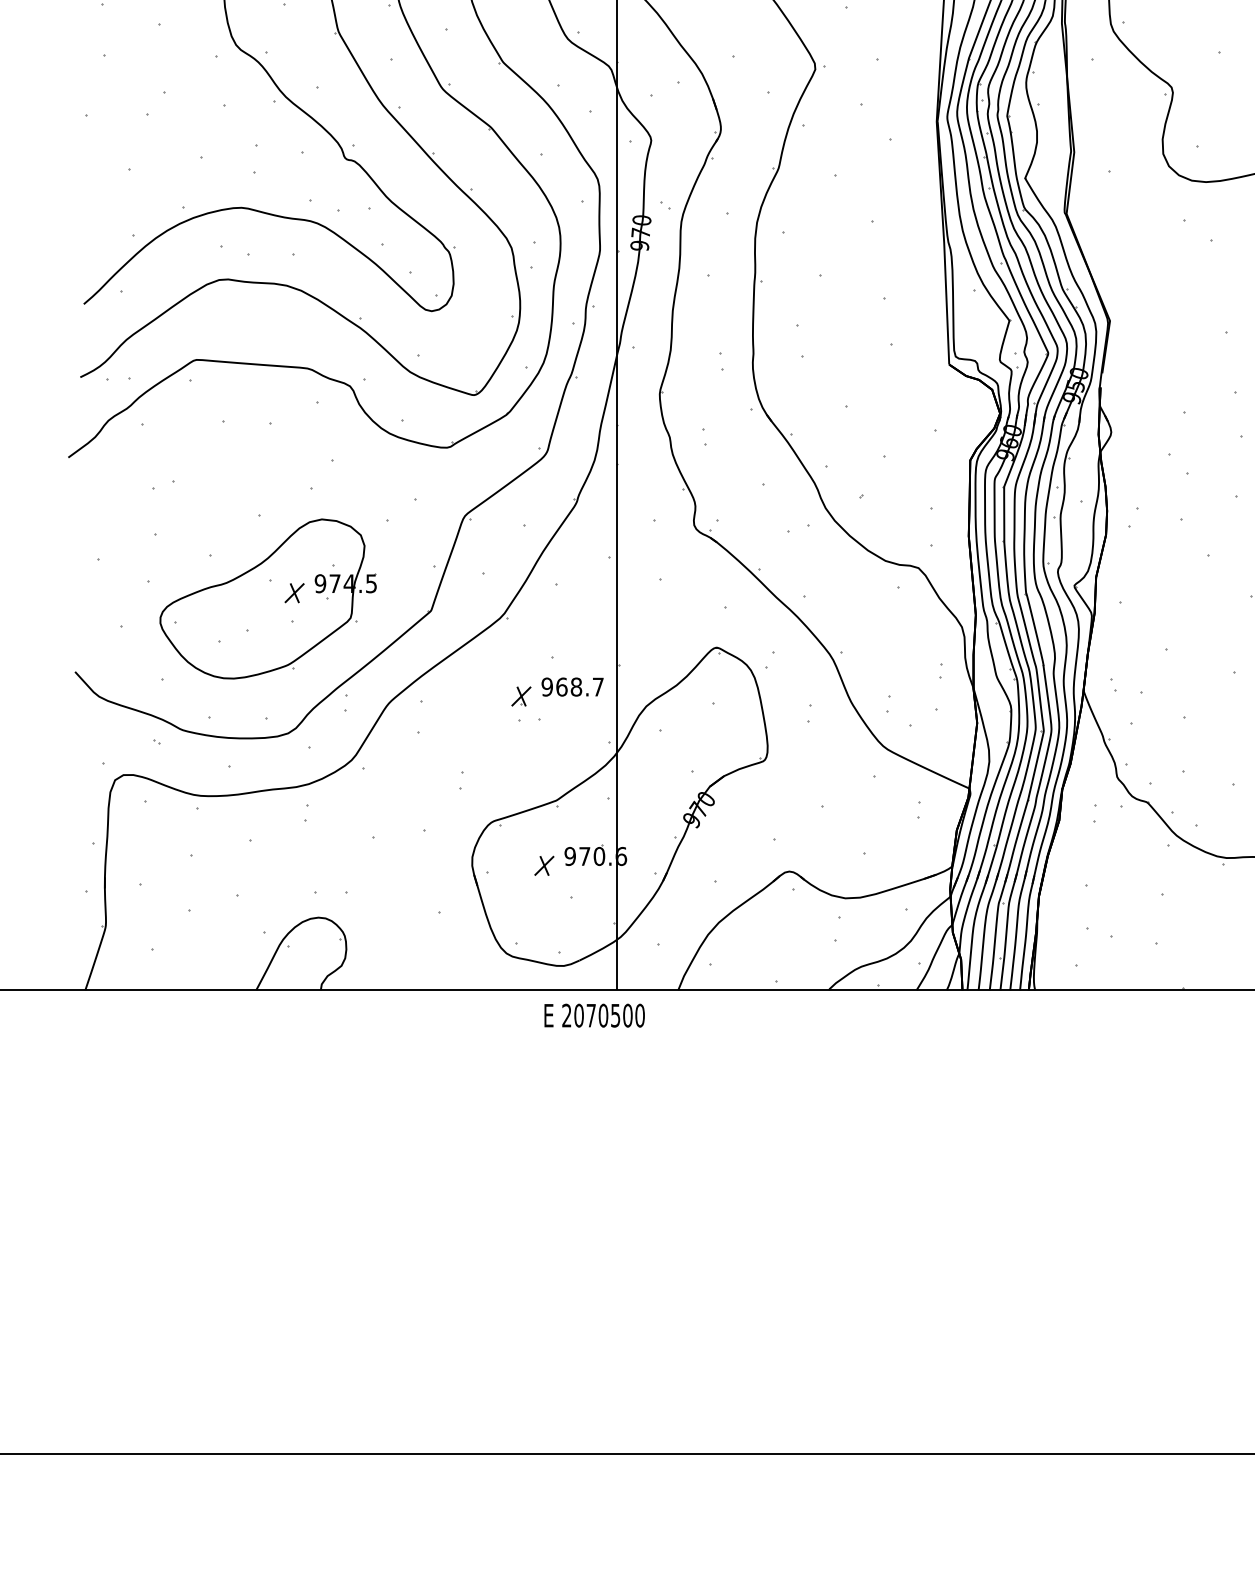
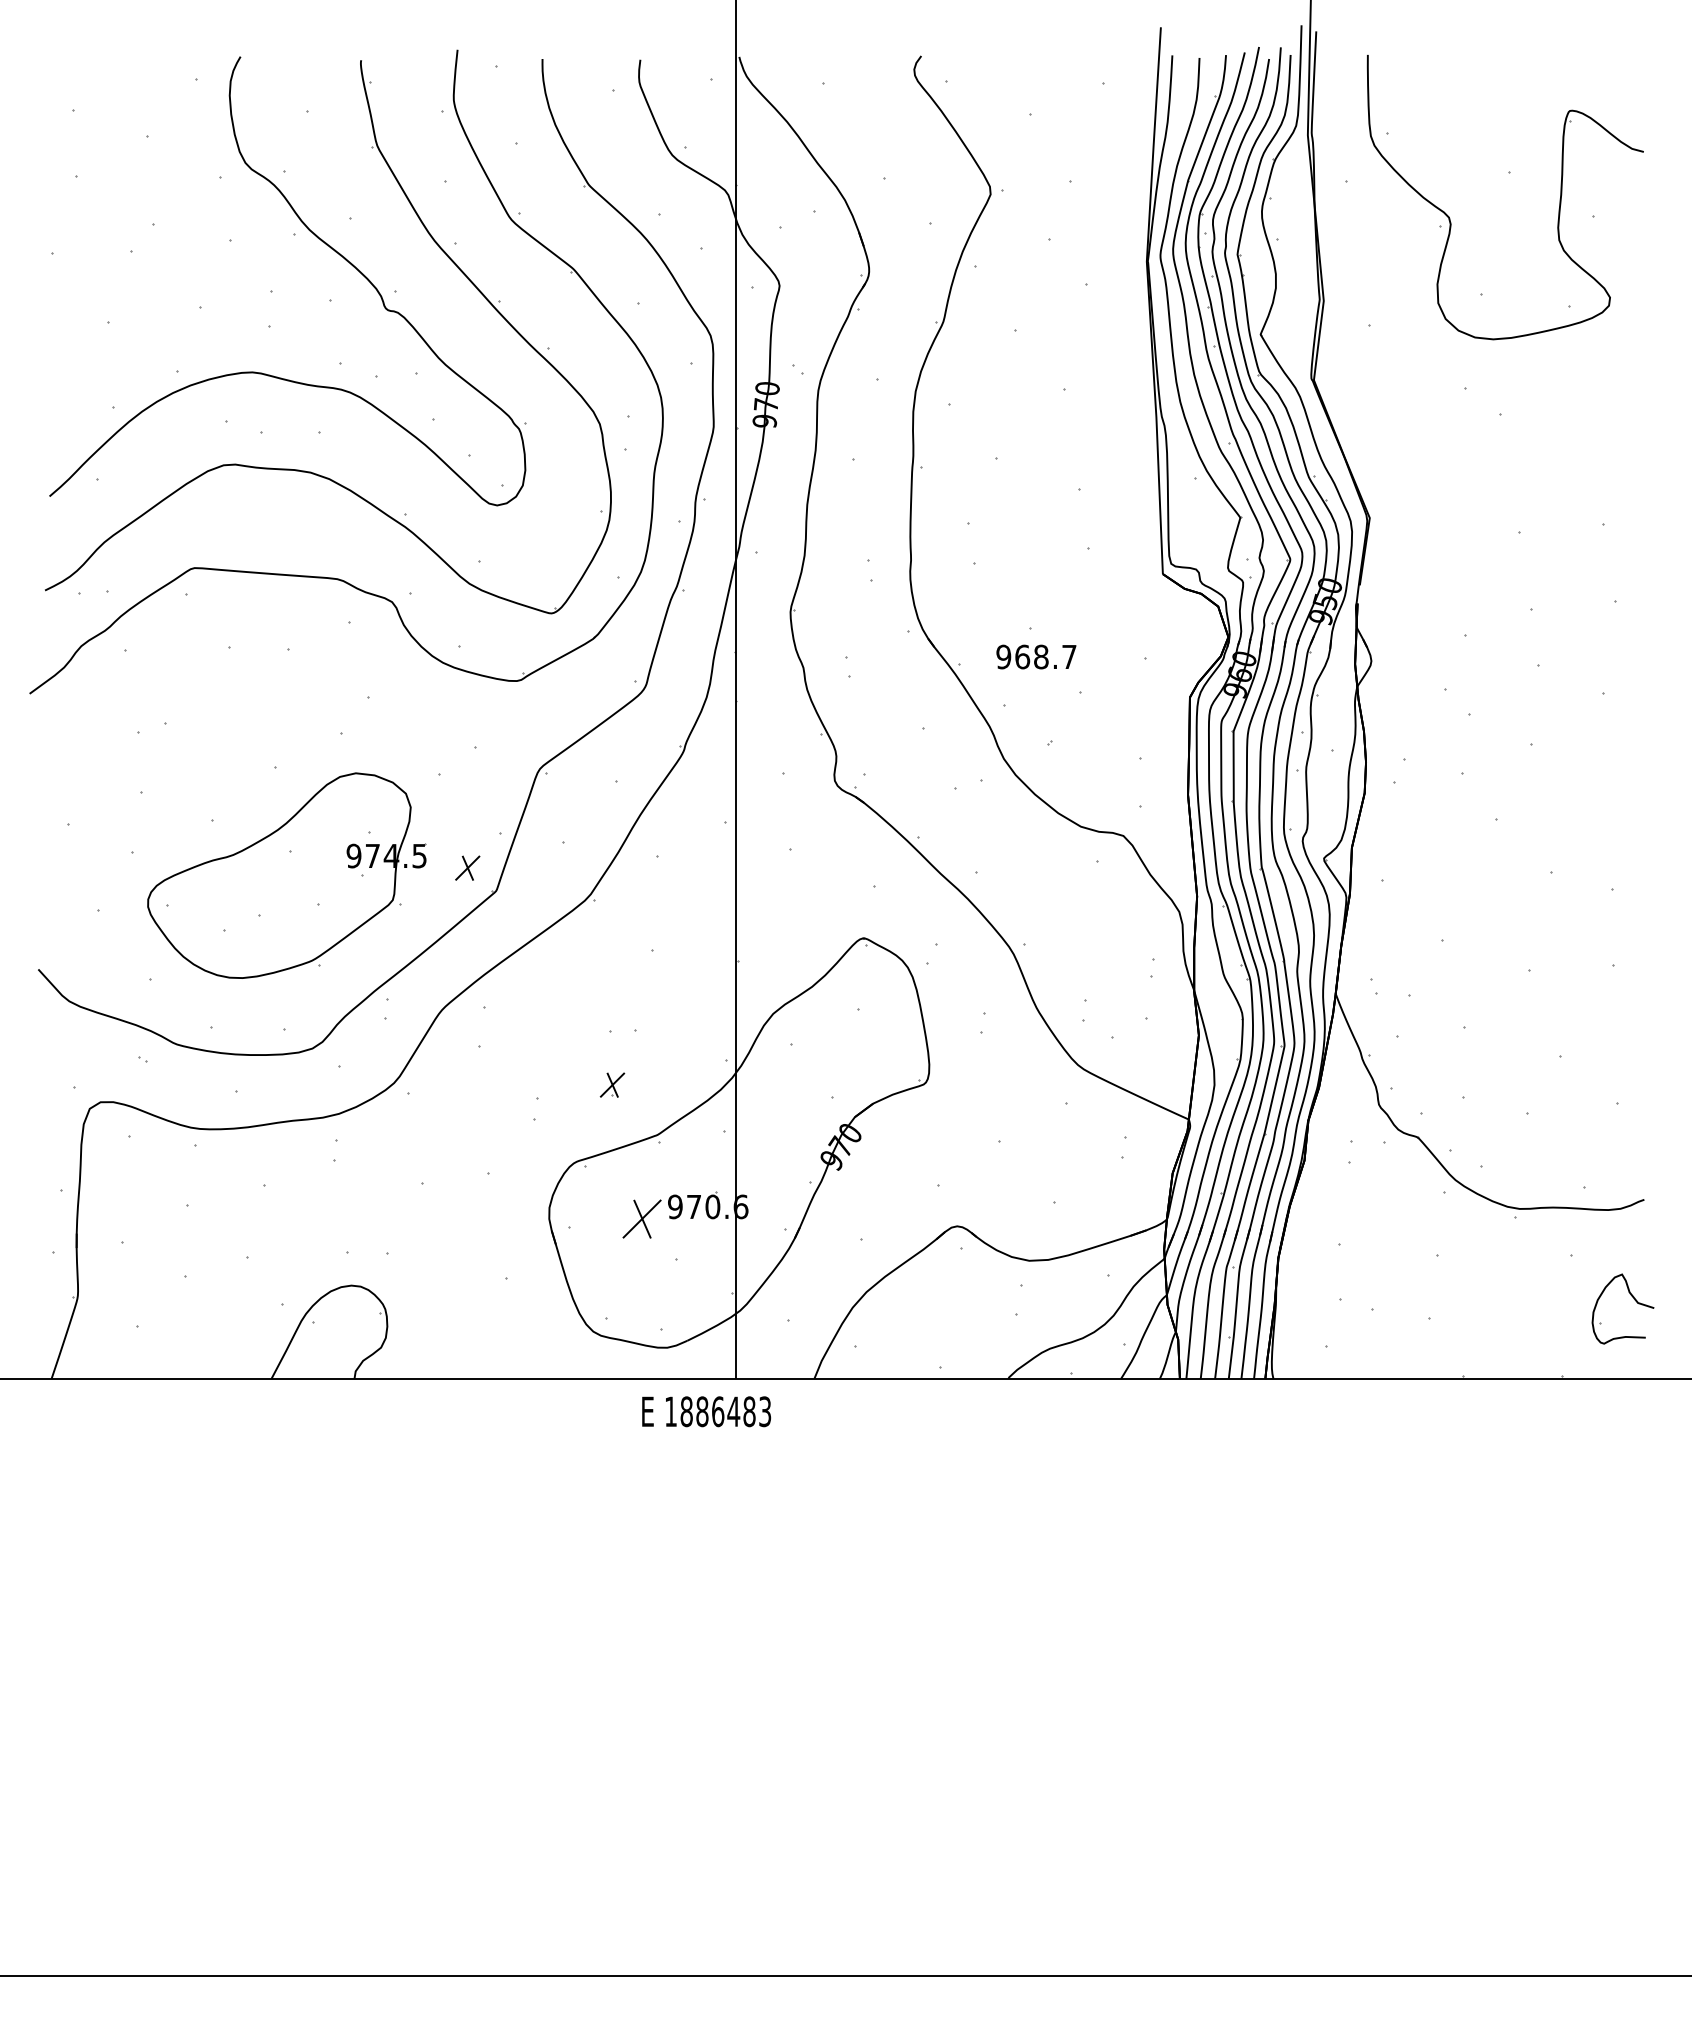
part: (294, 592) -> (467, 867), moved
text: (572, 686) -> (1036, 656), moved
part: (521, 696) -> (612, 1084), moved
part: (543, 865) -> (641, 1218), size x1.6
text: (603, 1015) -> (718, 1411), 2070500 -> 1886483

